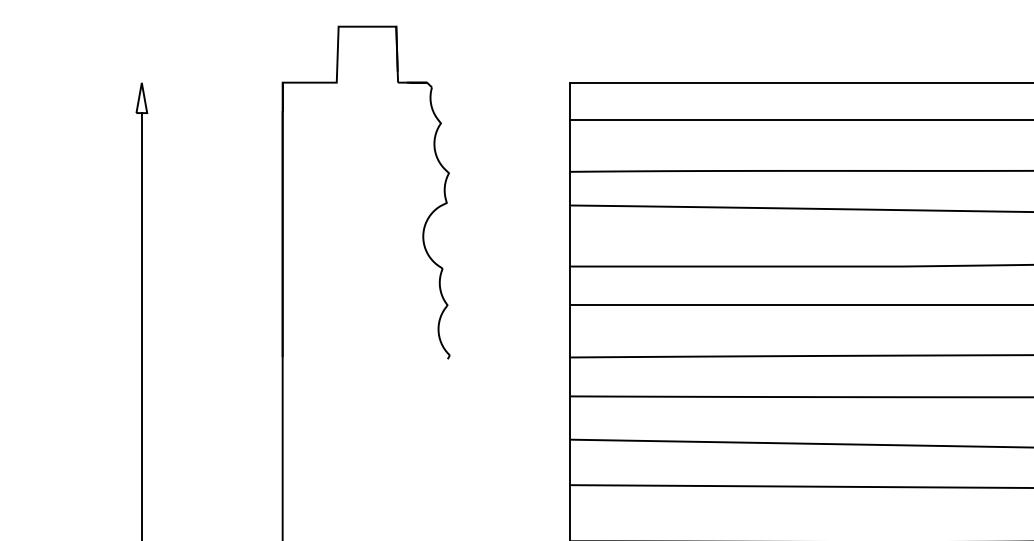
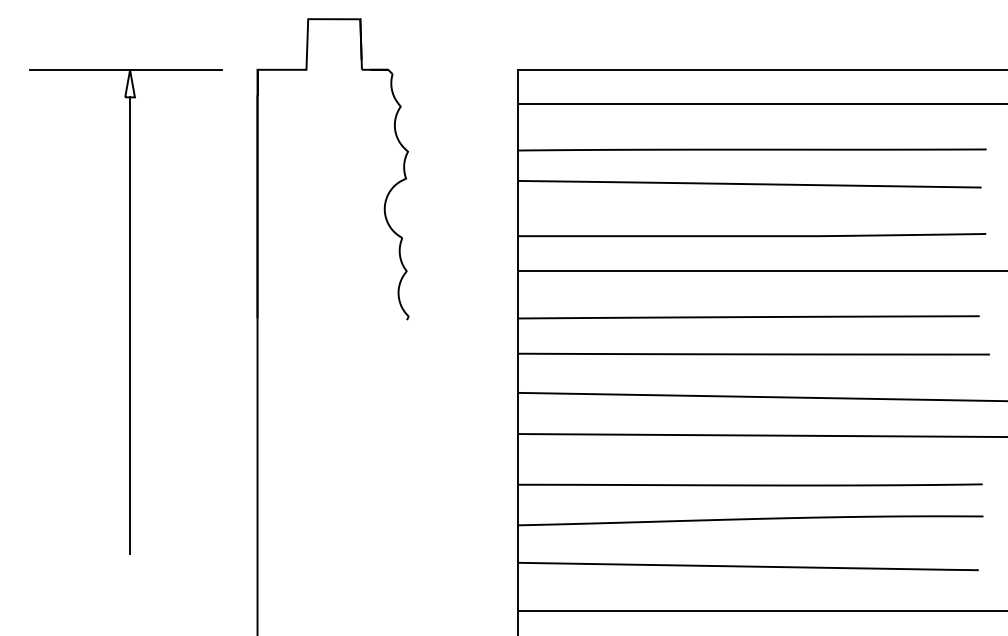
line: (137, 83) -> (126, 70), added

